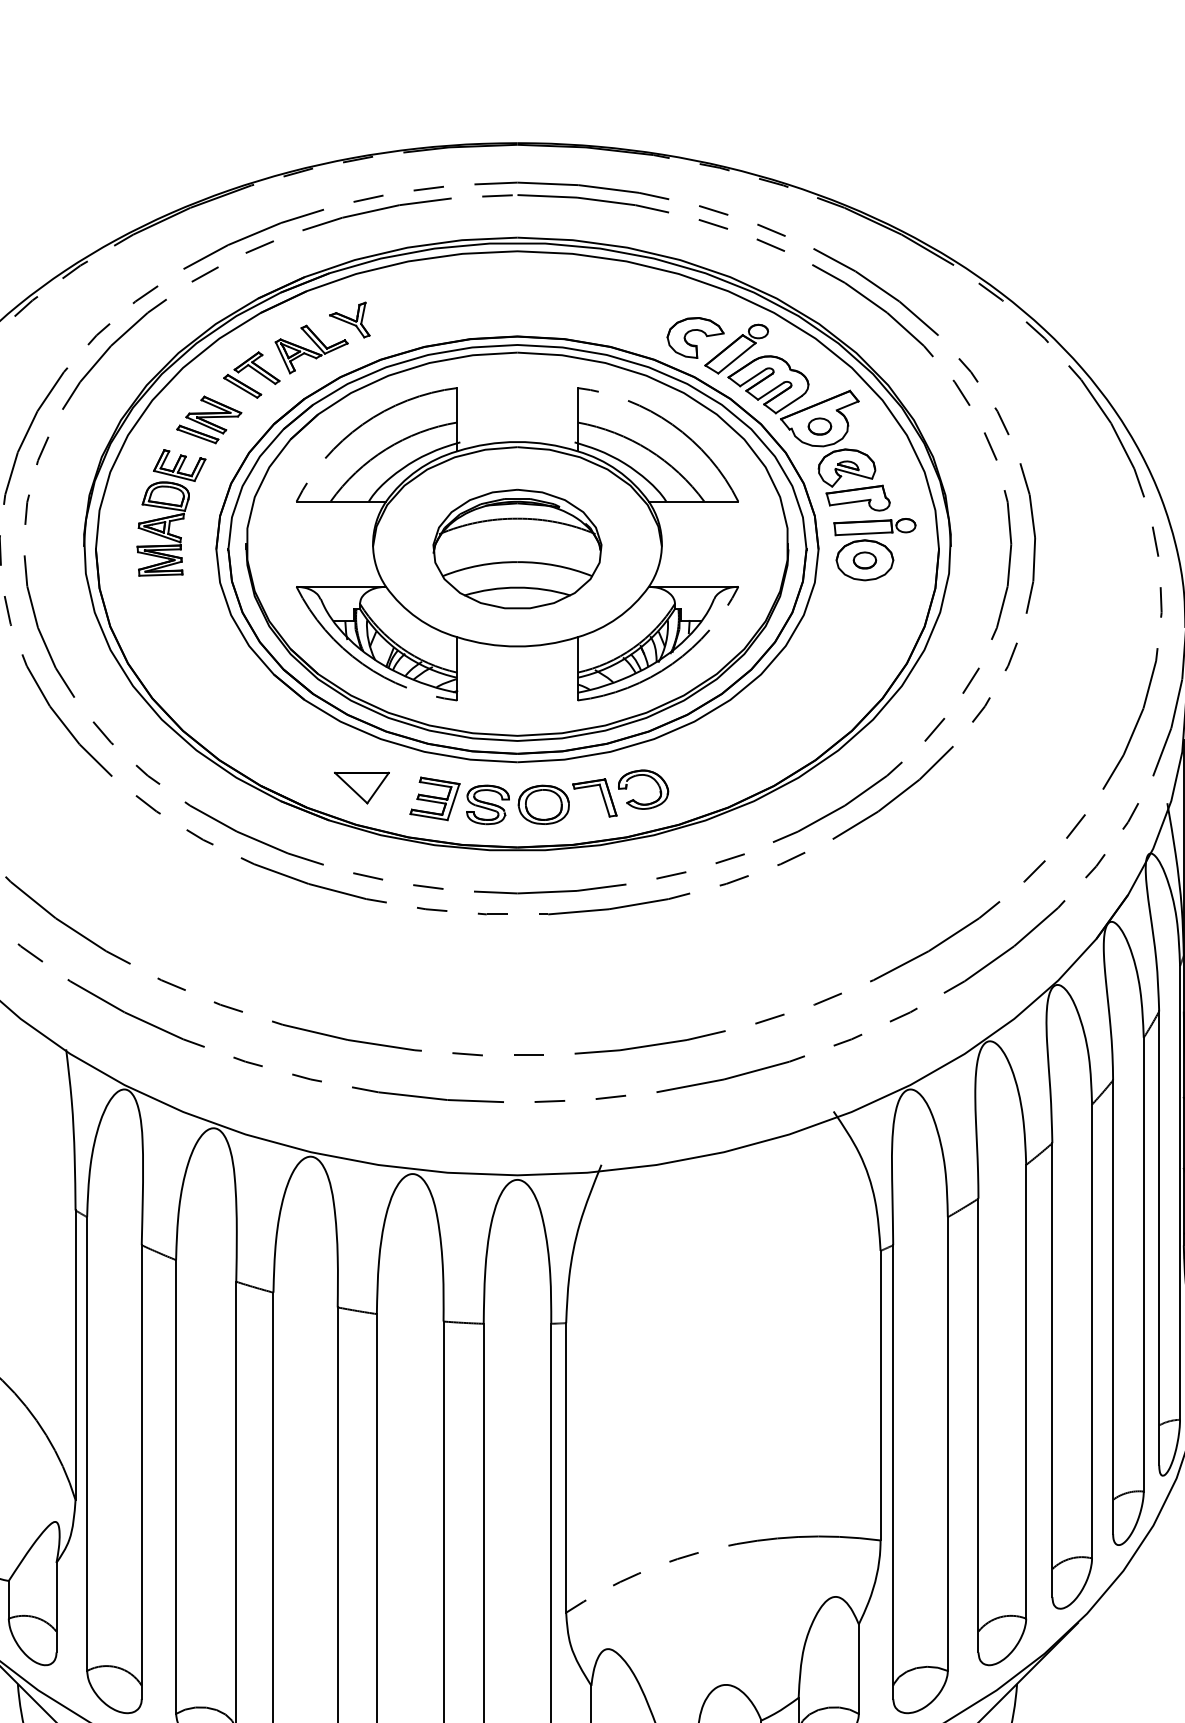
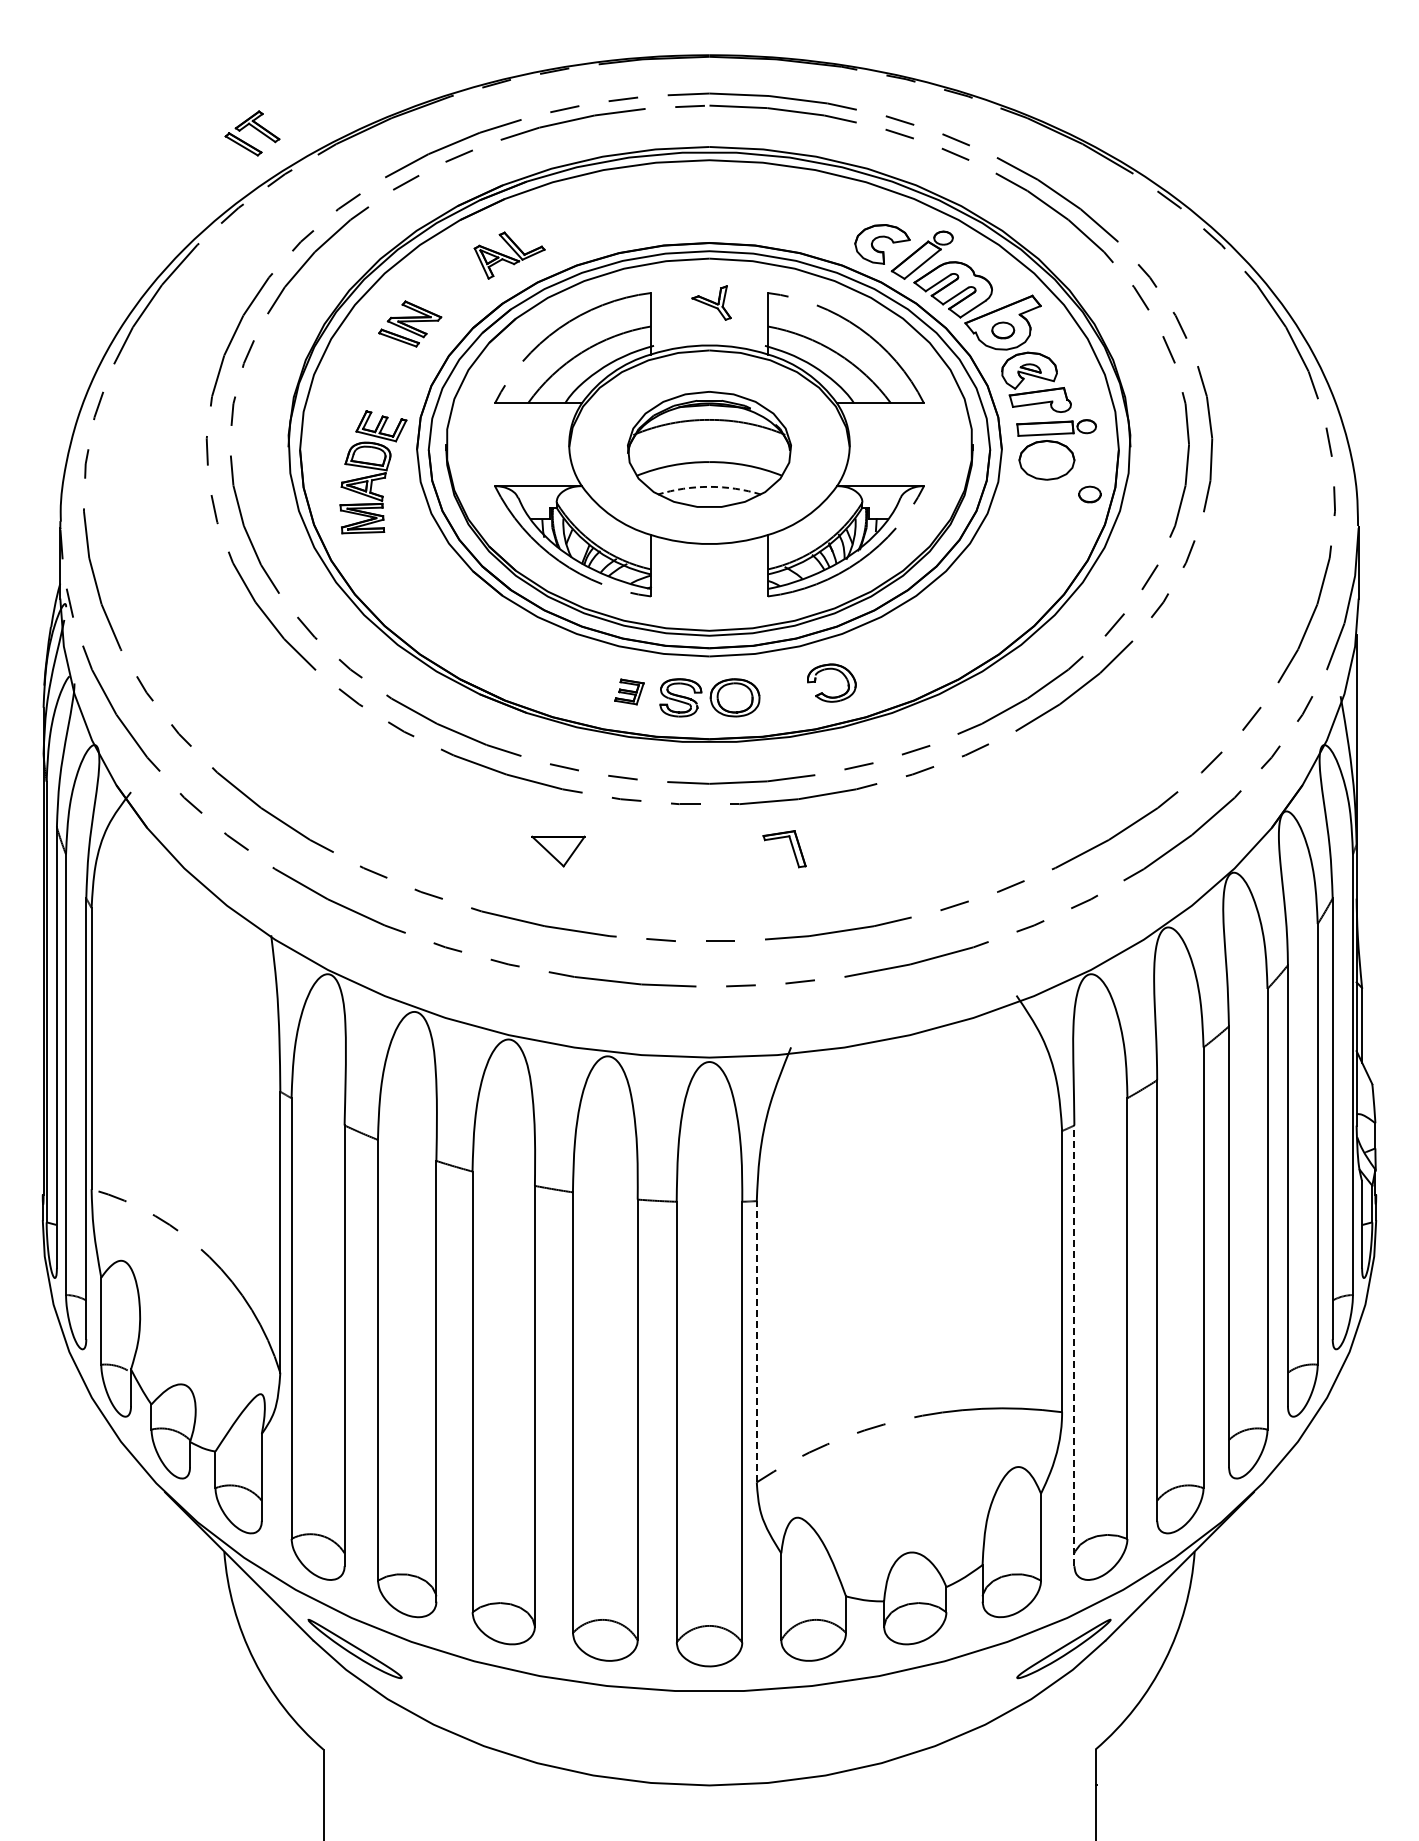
part: (349, 319) -> (711, 302), moved
part: (251, 375) -> (252, 133), moved
part: (171, 513) -> (373, 472), moved
part: (864, 560) -> (1089, 494), moved
arc: (517, 587) -> (709, 486), solid -> dashed
part: (362, 788) -> (558, 851), moved
part: (601, 796) -> (791, 847), moved
part: (435, 798) -> (629, 691), size x0.6
line: (565, 1467) -> (756, 1341), solid -> dashed
line: (893, 1471) -> (1074, 1345), solid -> dashed

